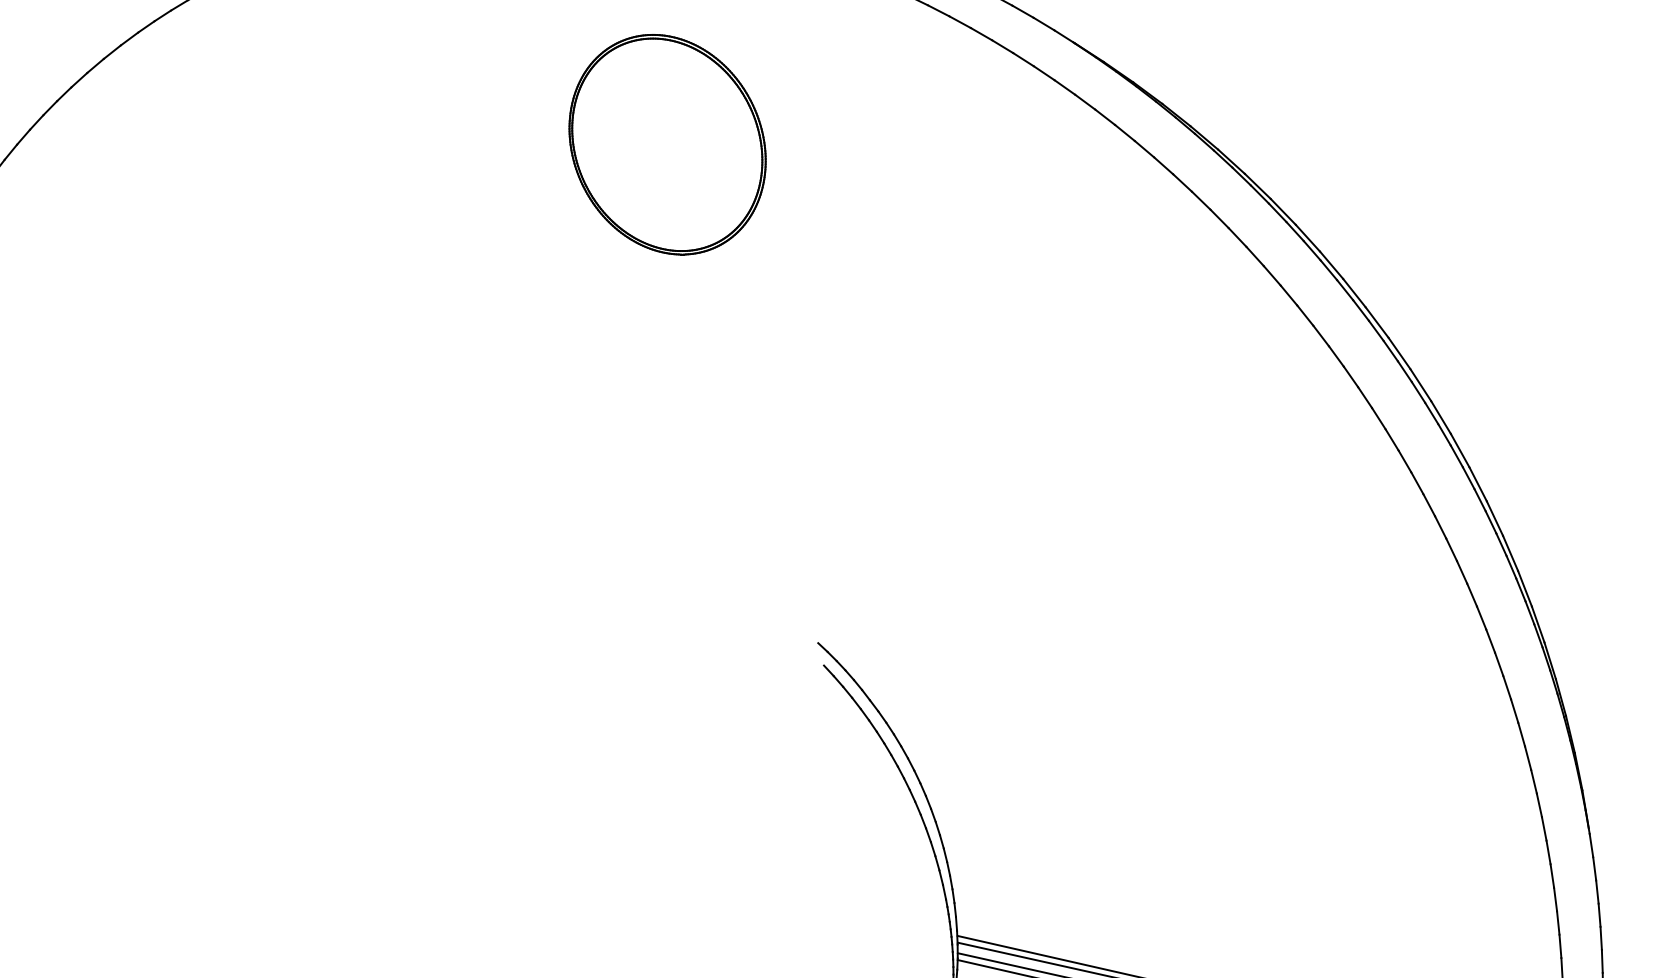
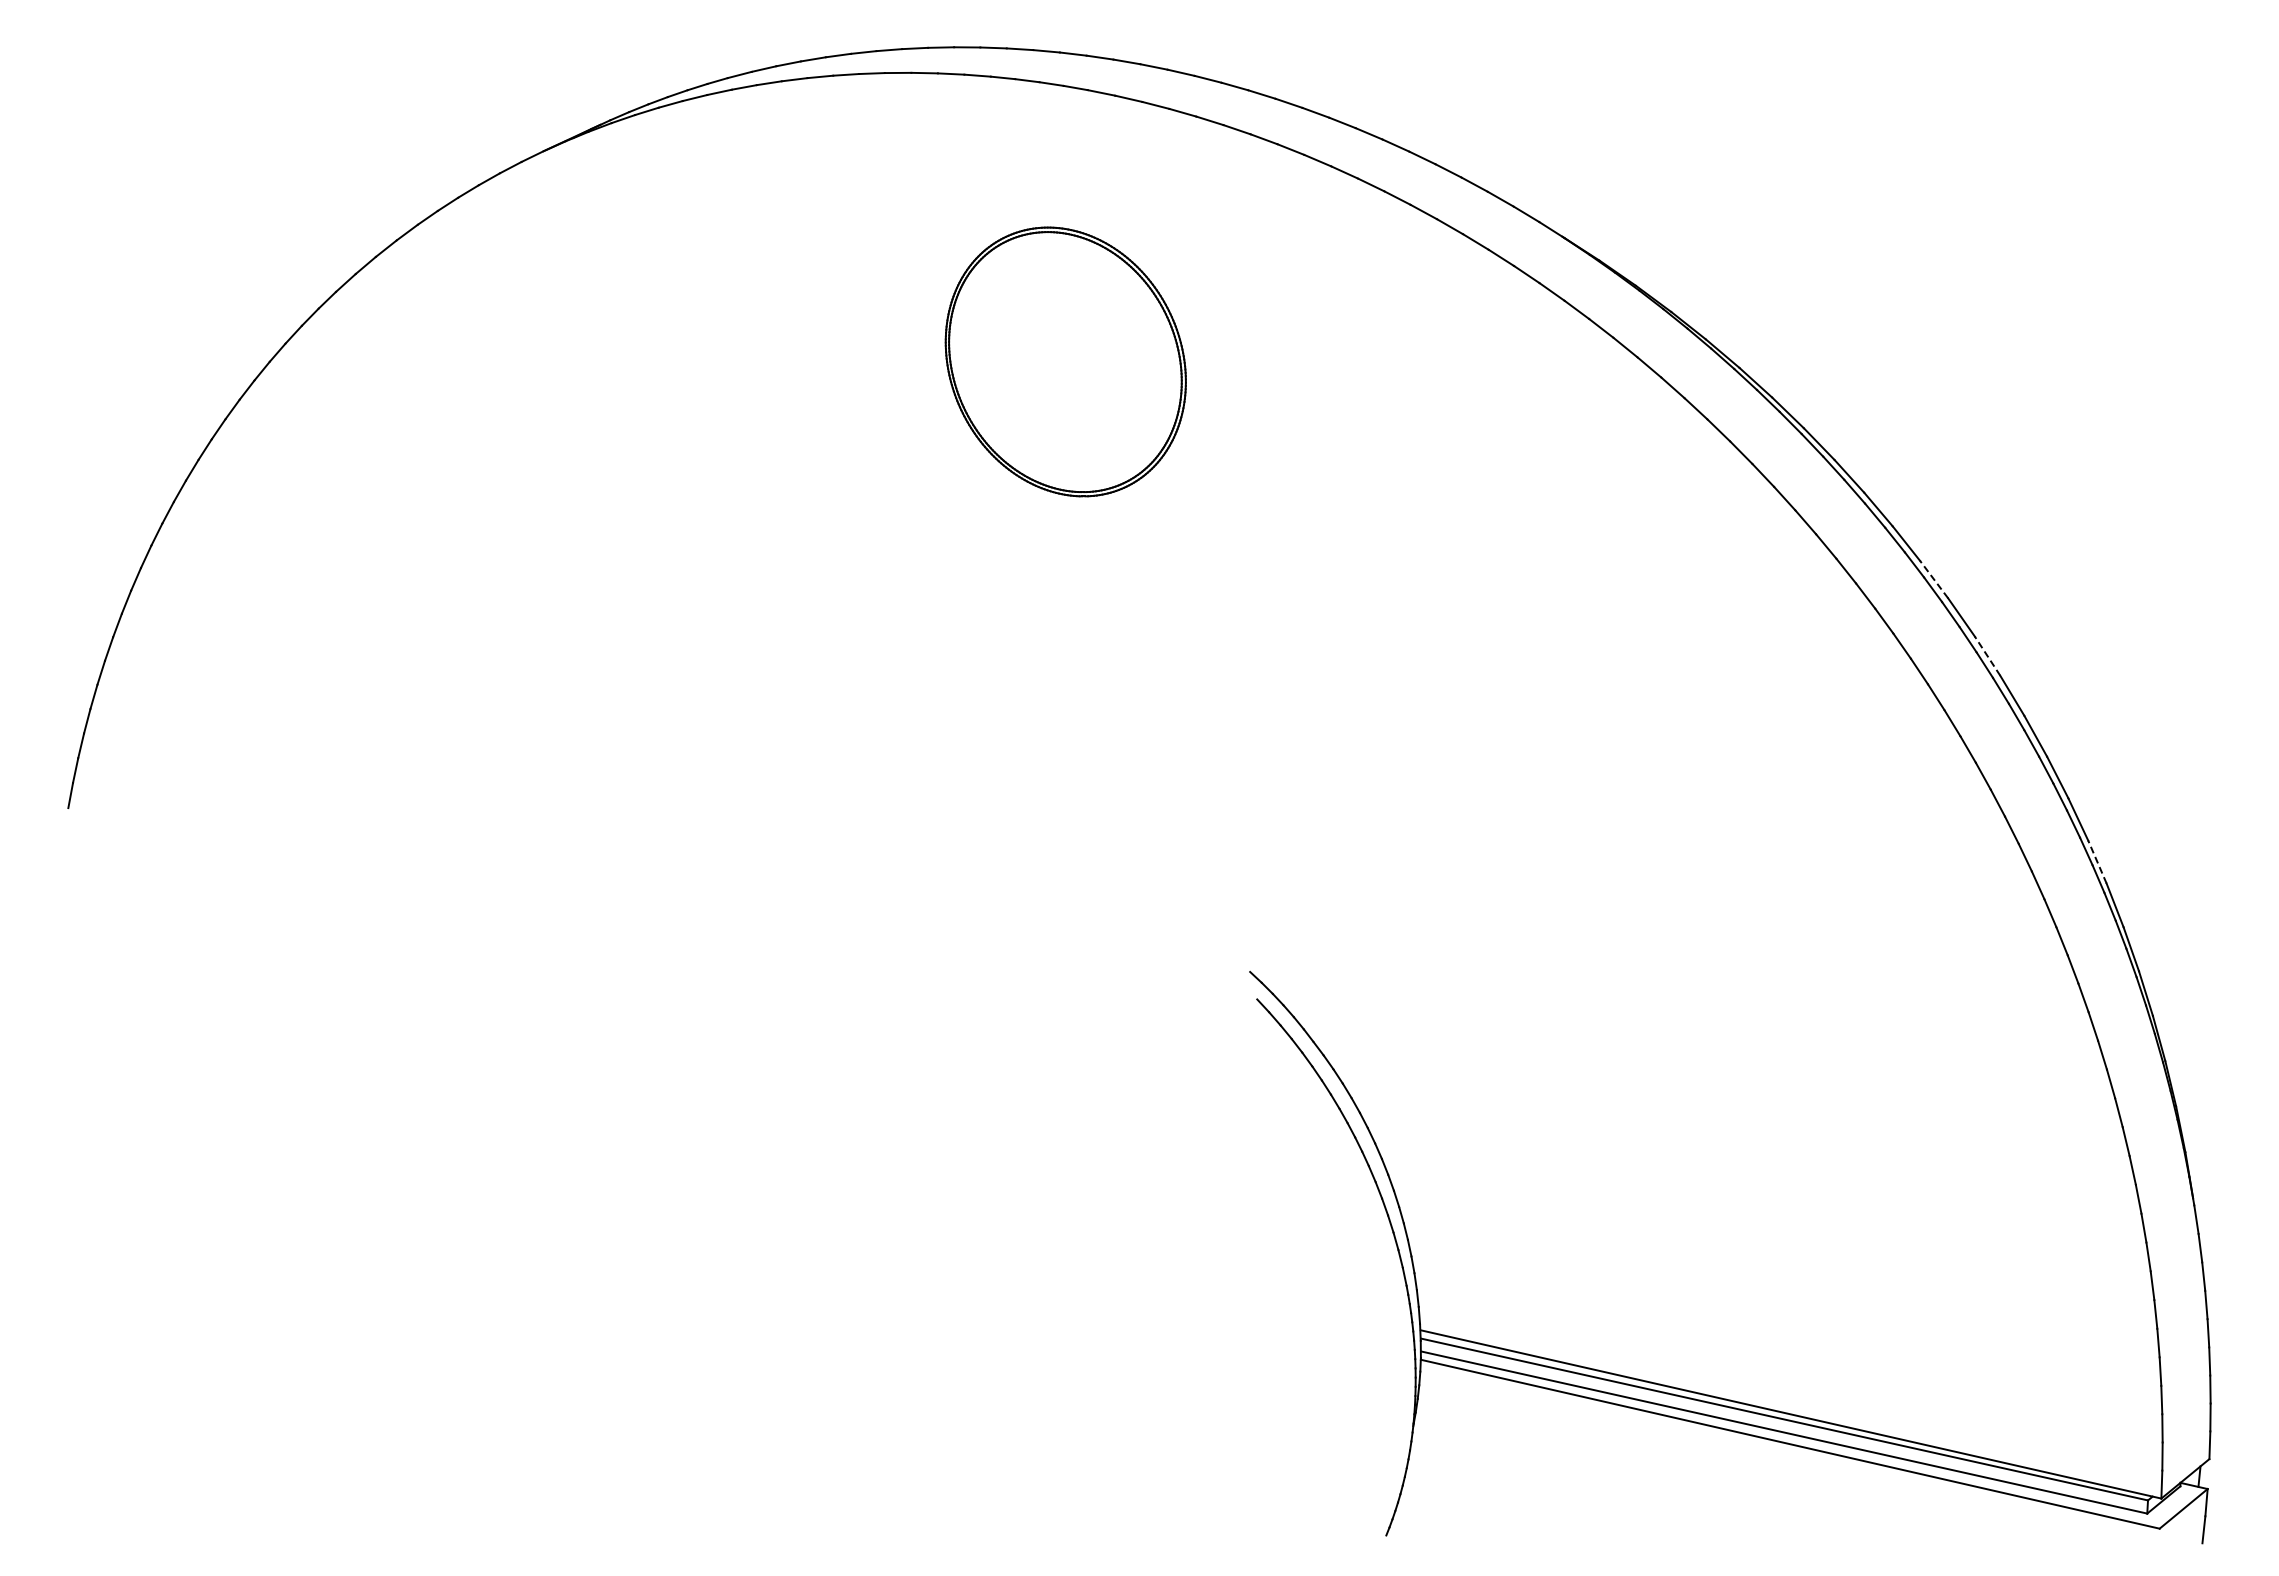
line: (1376, 322) -> (1933, 579), solid -> dashed
line: (1420, 384) -> (1987, 655), solid -> dashed
line: (1510, 552) -> (2097, 861), solid -> dashed

